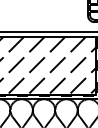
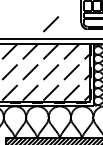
line: (58, 17) -> (51, 24), added

